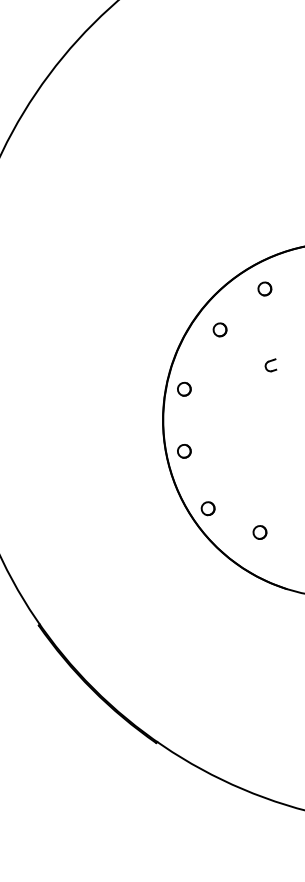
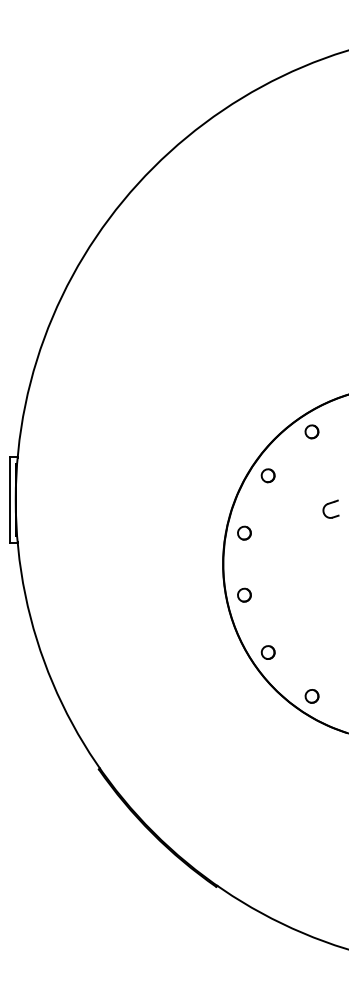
part: (264, 288) -> (311, 431), moved
part: (219, 329) -> (267, 475), moved
part: (270, 364) -> (330, 508), size x1.43
part: (259, 532) -> (311, 696), moved

